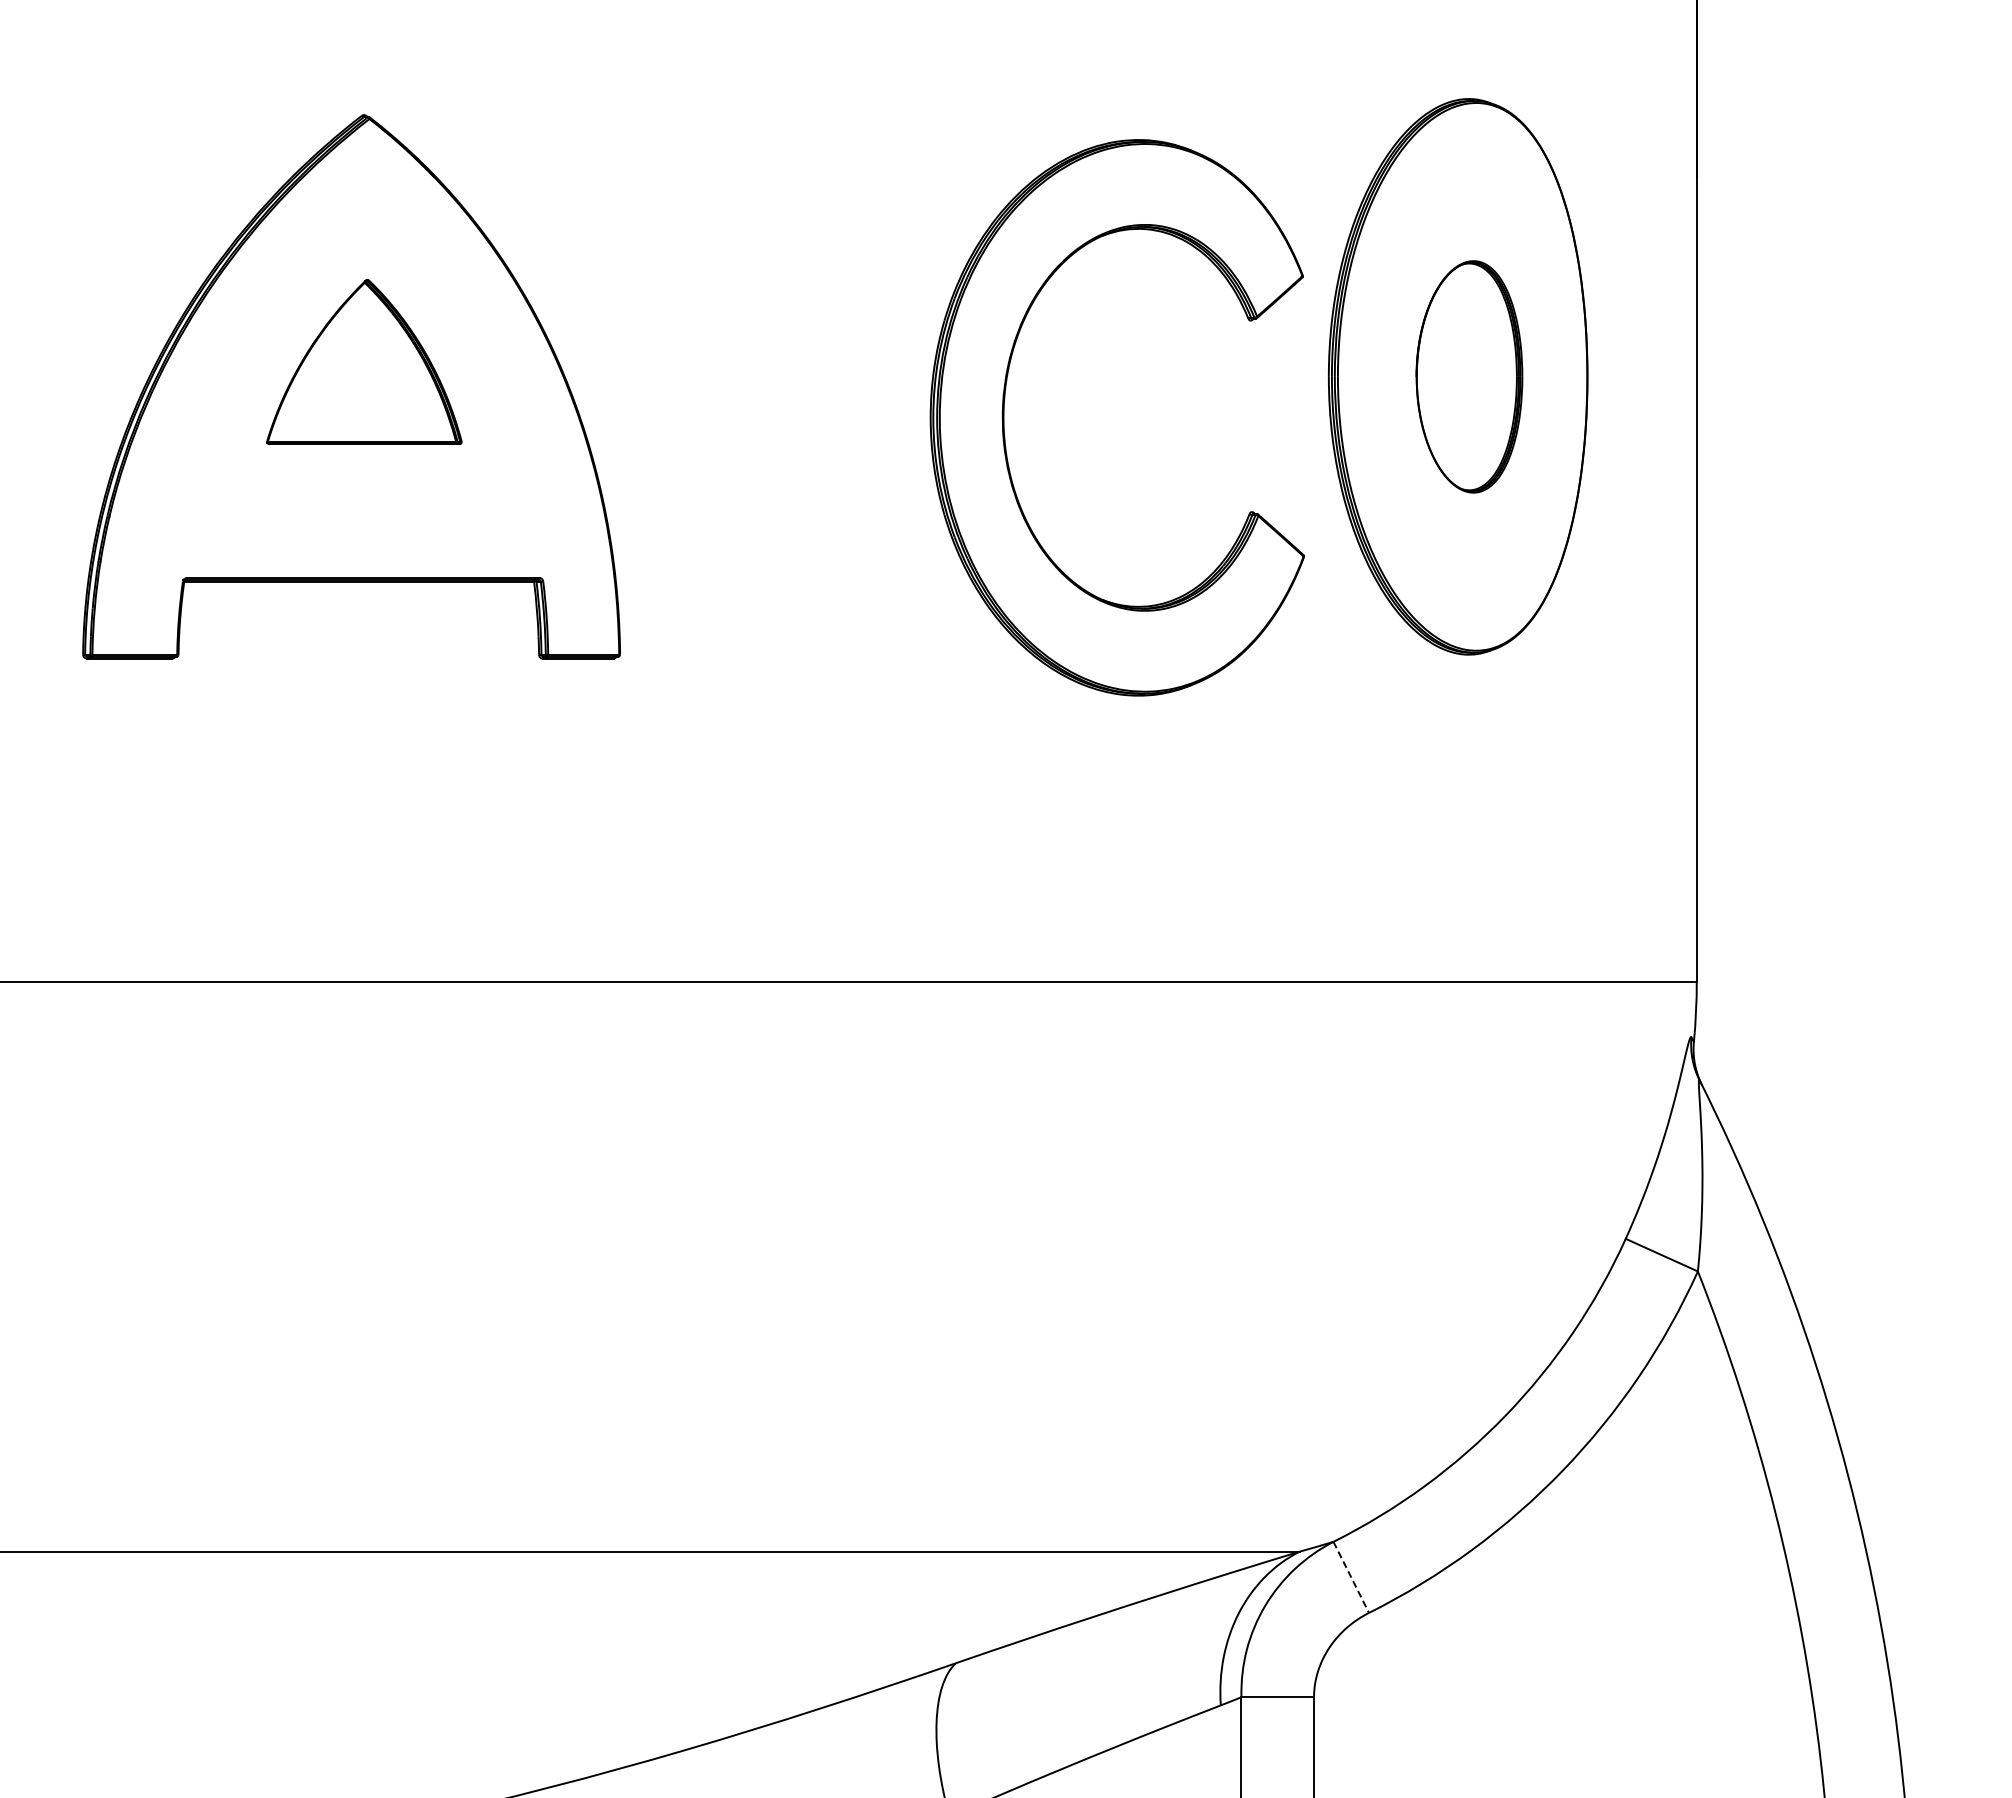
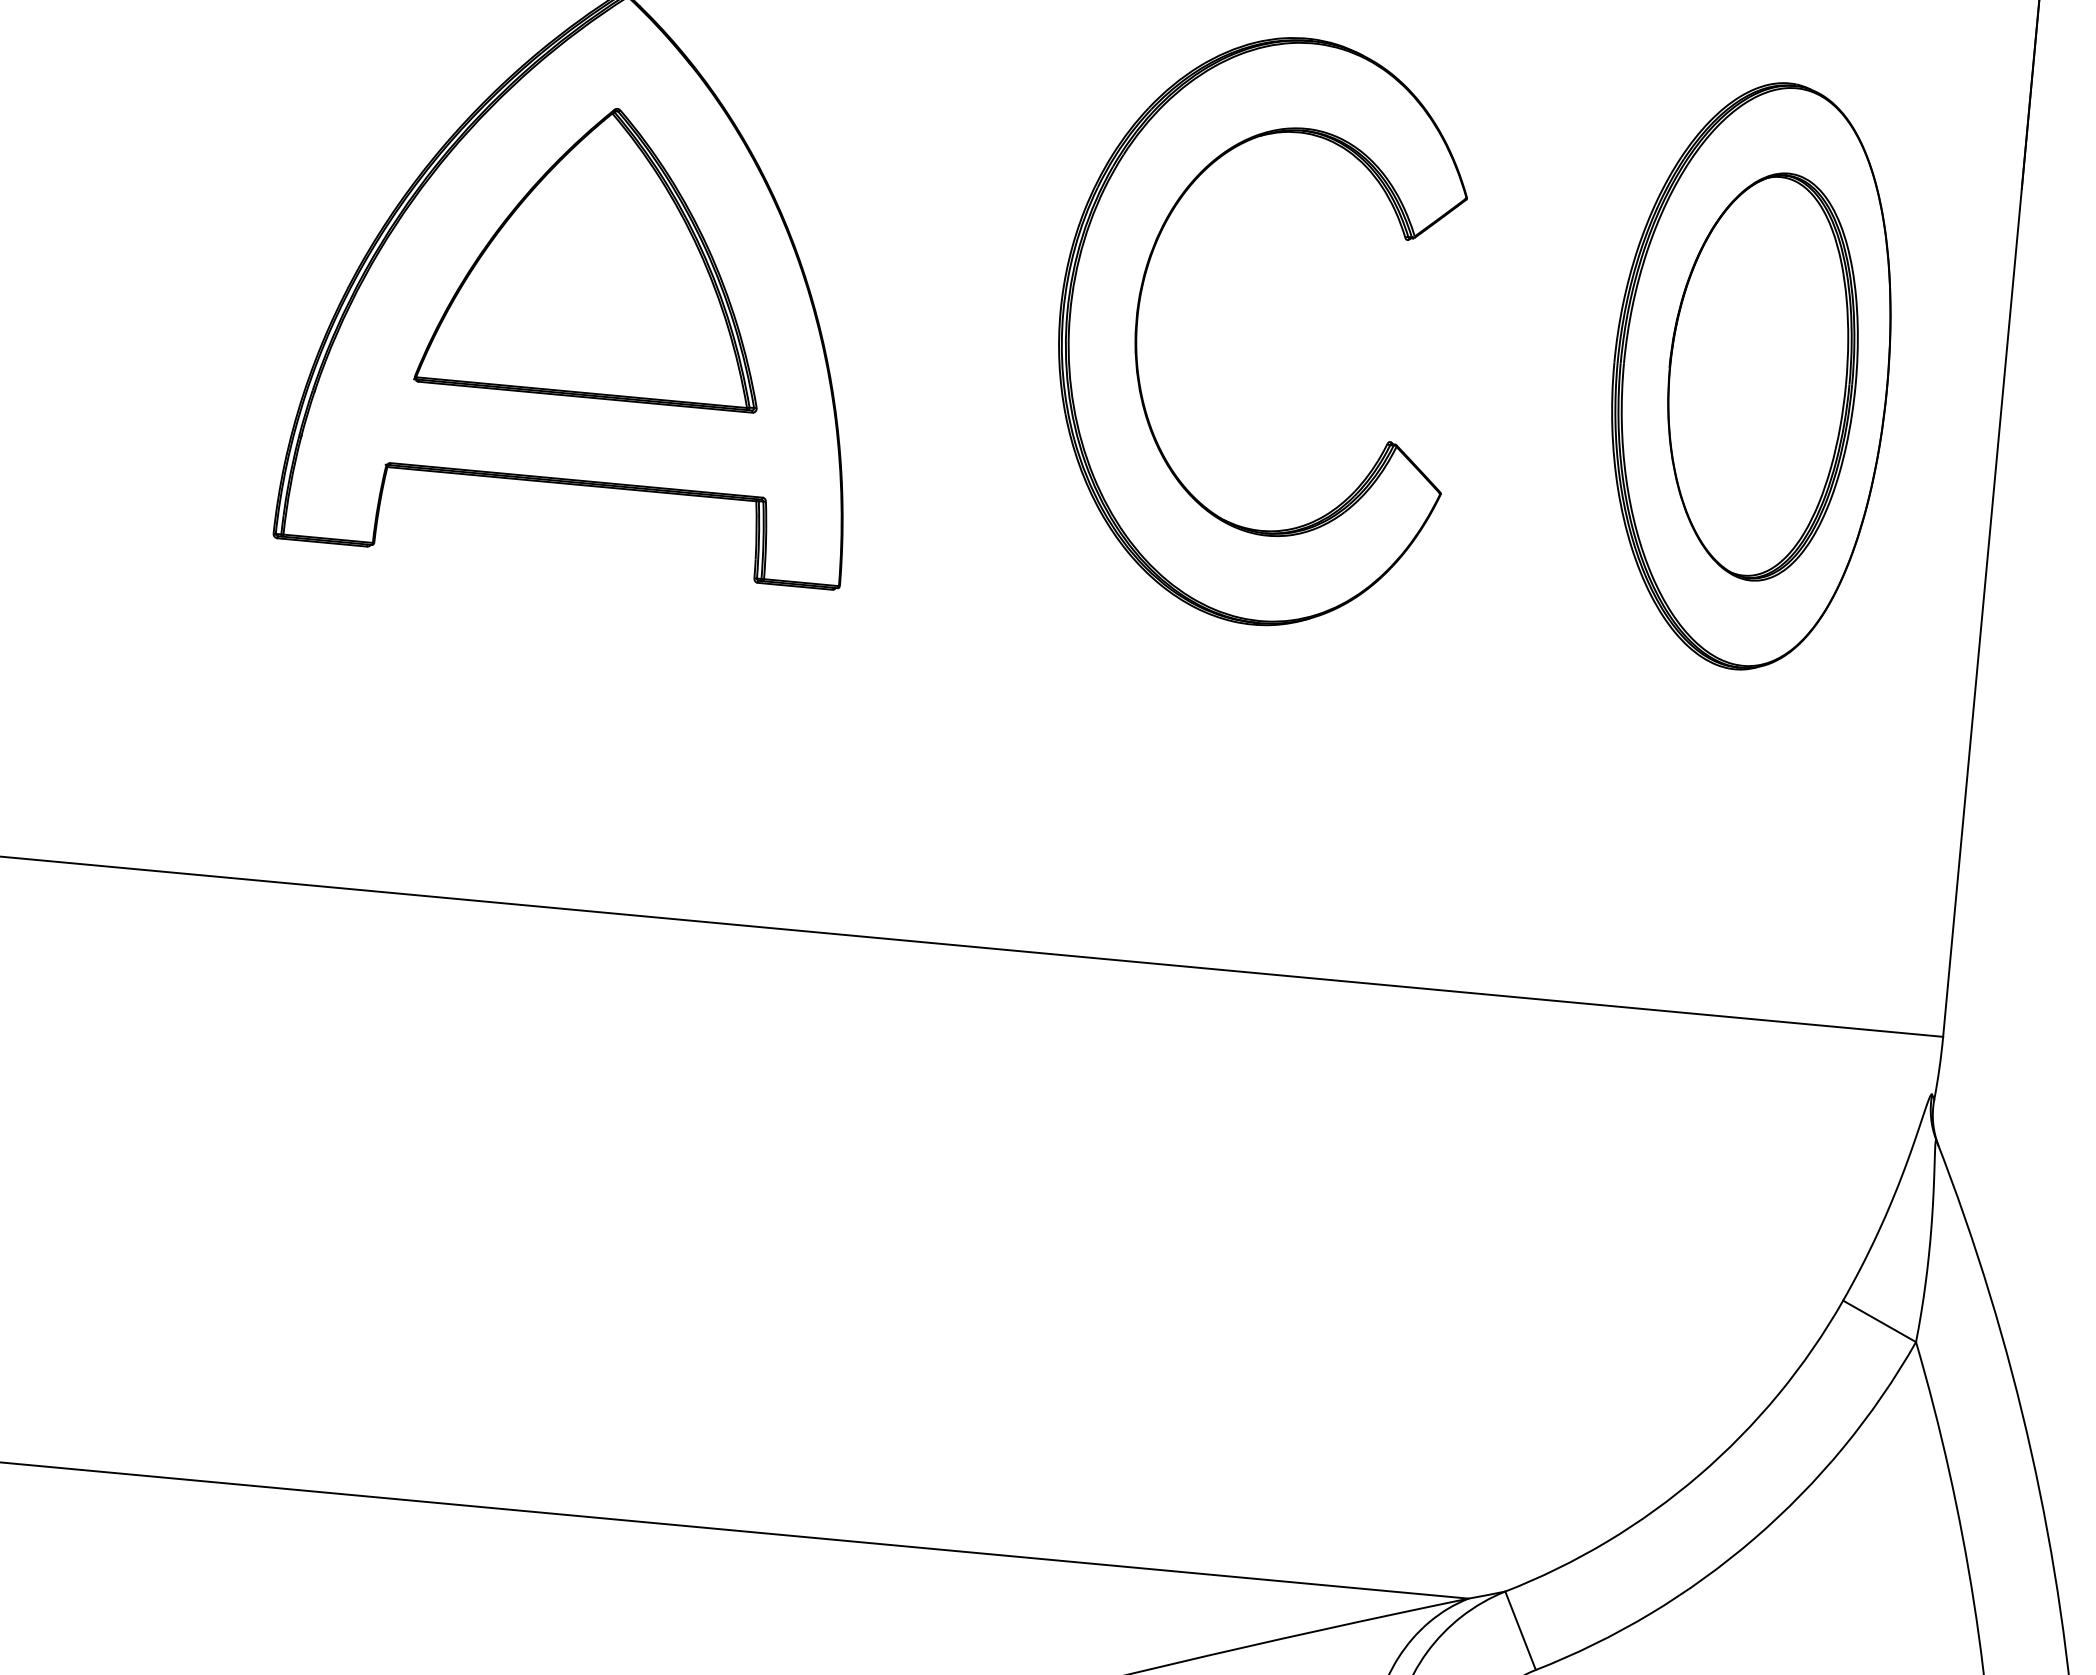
part: (364, 361) -> (599, 252), size x1.67
part: (1469, 376) -> (1762, 376), size x1.67
part: (1004, 417) -> (1138, 318), moved
line: (1351, 1577) -> (1520, 1630), dashed -> solid

